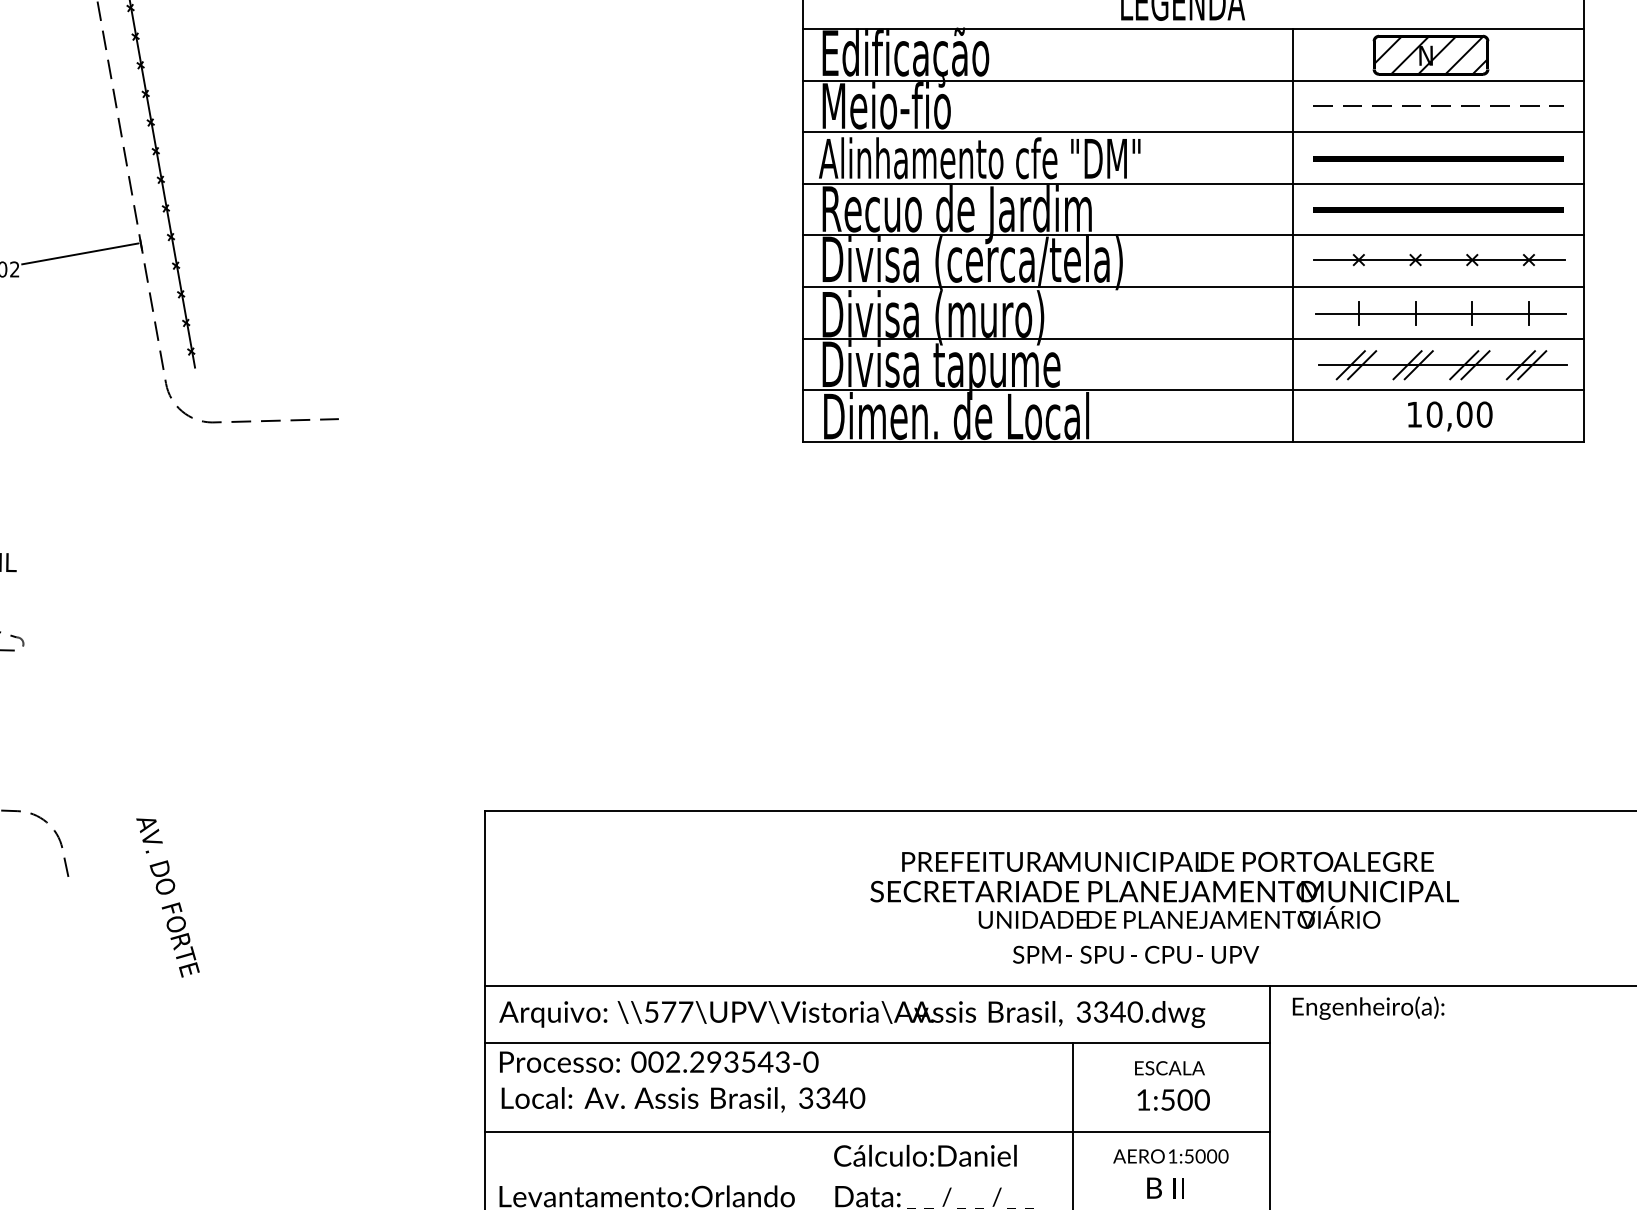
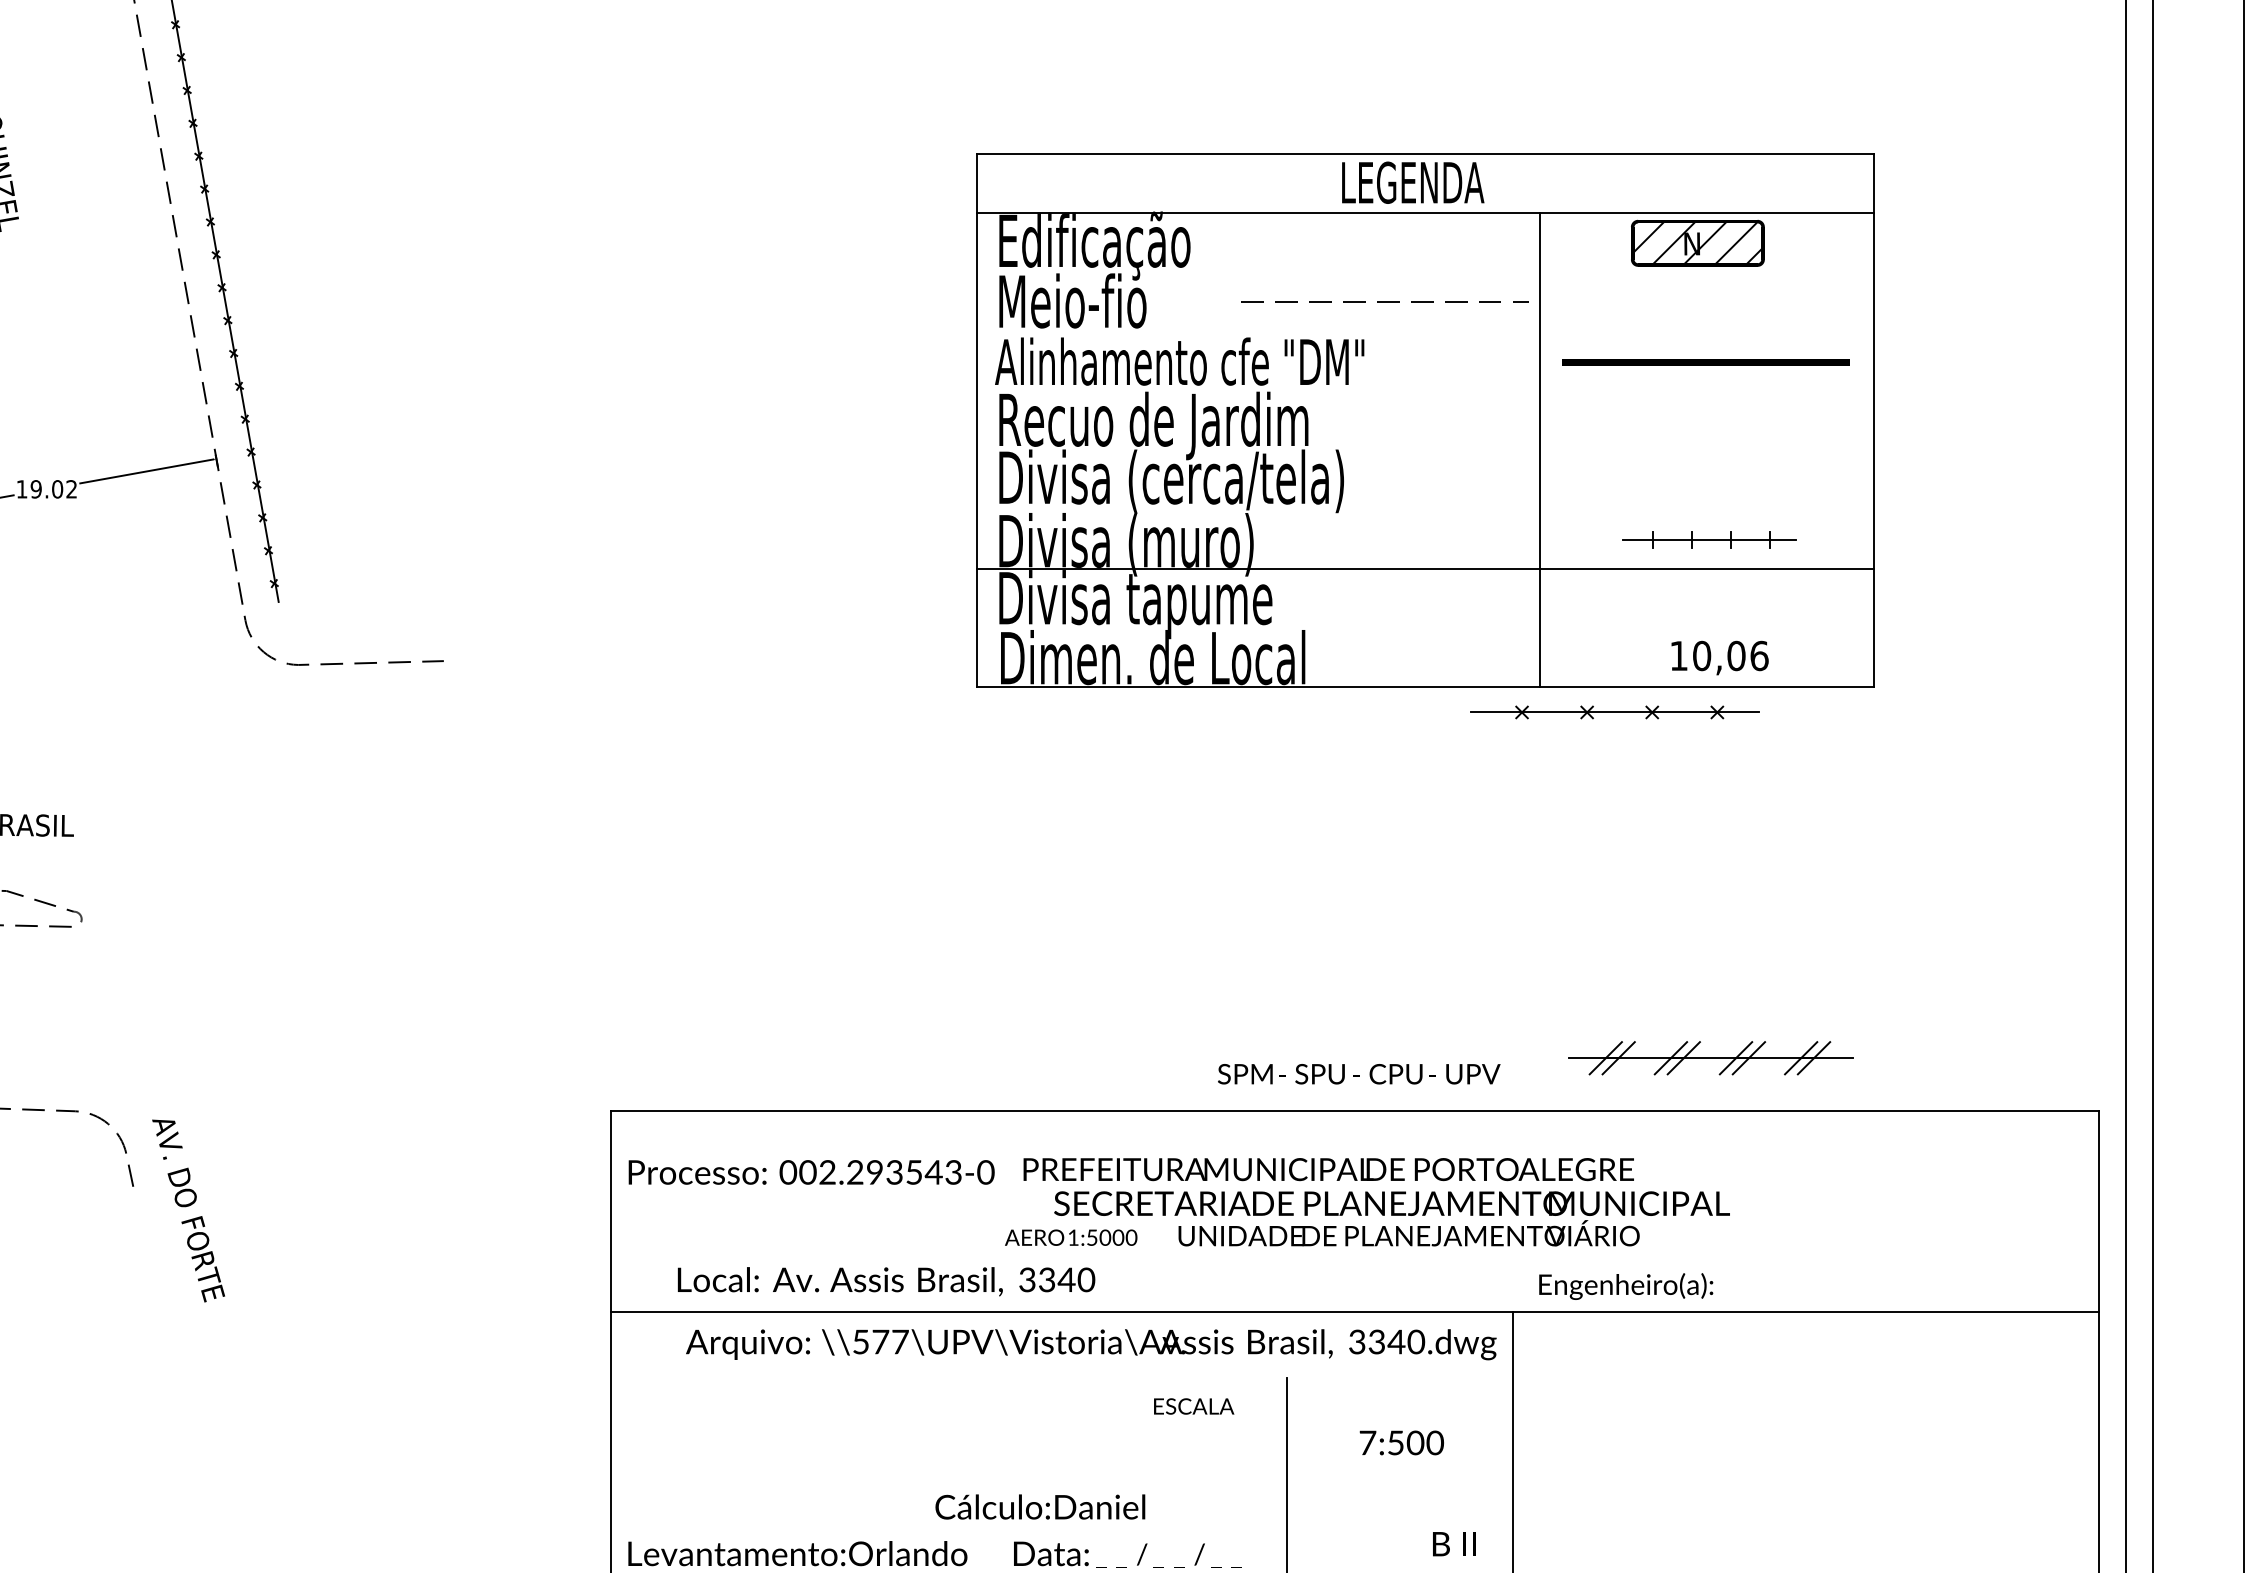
line: (1193, 80) -> (1425, 272), removed
line: (1437, 105) -> (1384, 301), moved
line: (1193, 132) -> (1425, 331), removed
line: (1193, 183) -> (1425, 390), removed
line: (1437, 210) -> (1705, 421), removed
line: (1193, 235) -> (1425, 450), removed
part: (1439, 260) -> (1614, 712), moved
line: (1193, 287) -> (1425, 509), removed
part: (1440, 313) -> (1708, 539), size x0.6
part: (1442, 365) -> (1710, 1058), moved
line: (1193, 389) -> (1425, 627), removed
text: (1484, 414) -> (1759, 655), 10,00 -> 10,06
text: (1167, 861) -> (1328, 1169), moved
text: (167, 897) -> (188, 1210), moved
text: (1136, 955) -> (1359, 1074), moved
text: (1368, 1008) -> (1626, 1286), moved
text: (852, 1014) -> (1091, 1344), moved
line: (877, 1043) -> (1062, 1377), removed
text: (659, 1062) -> (811, 1172), moved
text: (1170, 1068) -> (1194, 1406), moved
text: (683, 1099) -> (886, 1281), moved
text: (1143, 1099) -> (1367, 1442), 1:500 -> 7:500
line: (877, 1131) -> (1062, 1479), removed
text: (925, 1155) -> (1040, 1506), moved
text: (1171, 1156) -> (1071, 1237), moved
text: (1165, 1188) -> (1454, 1544), moved

